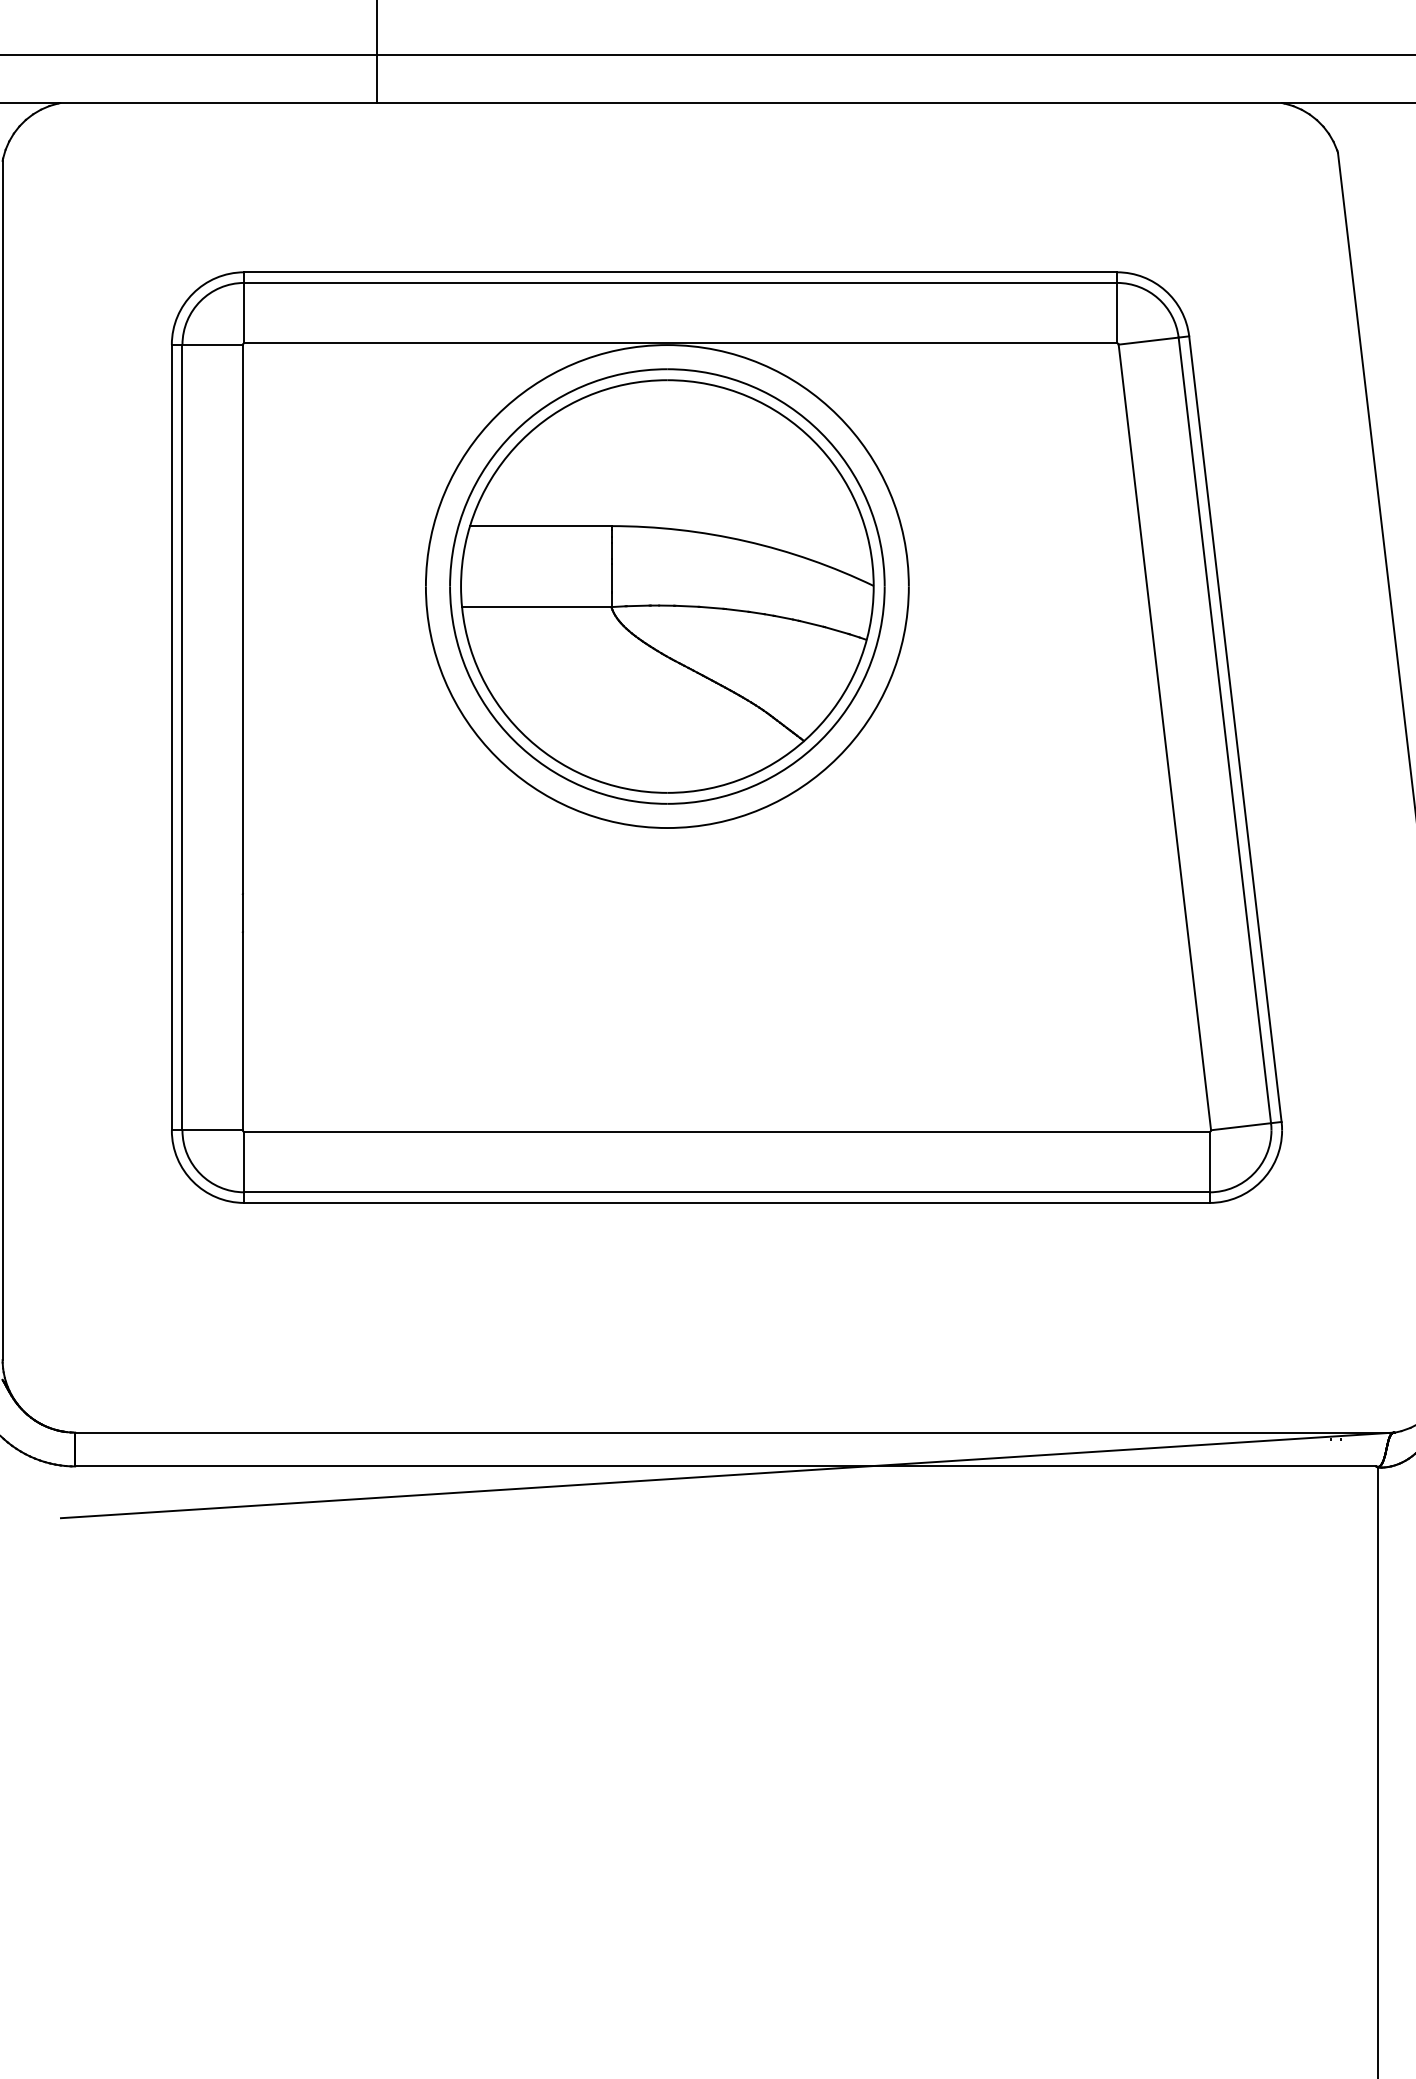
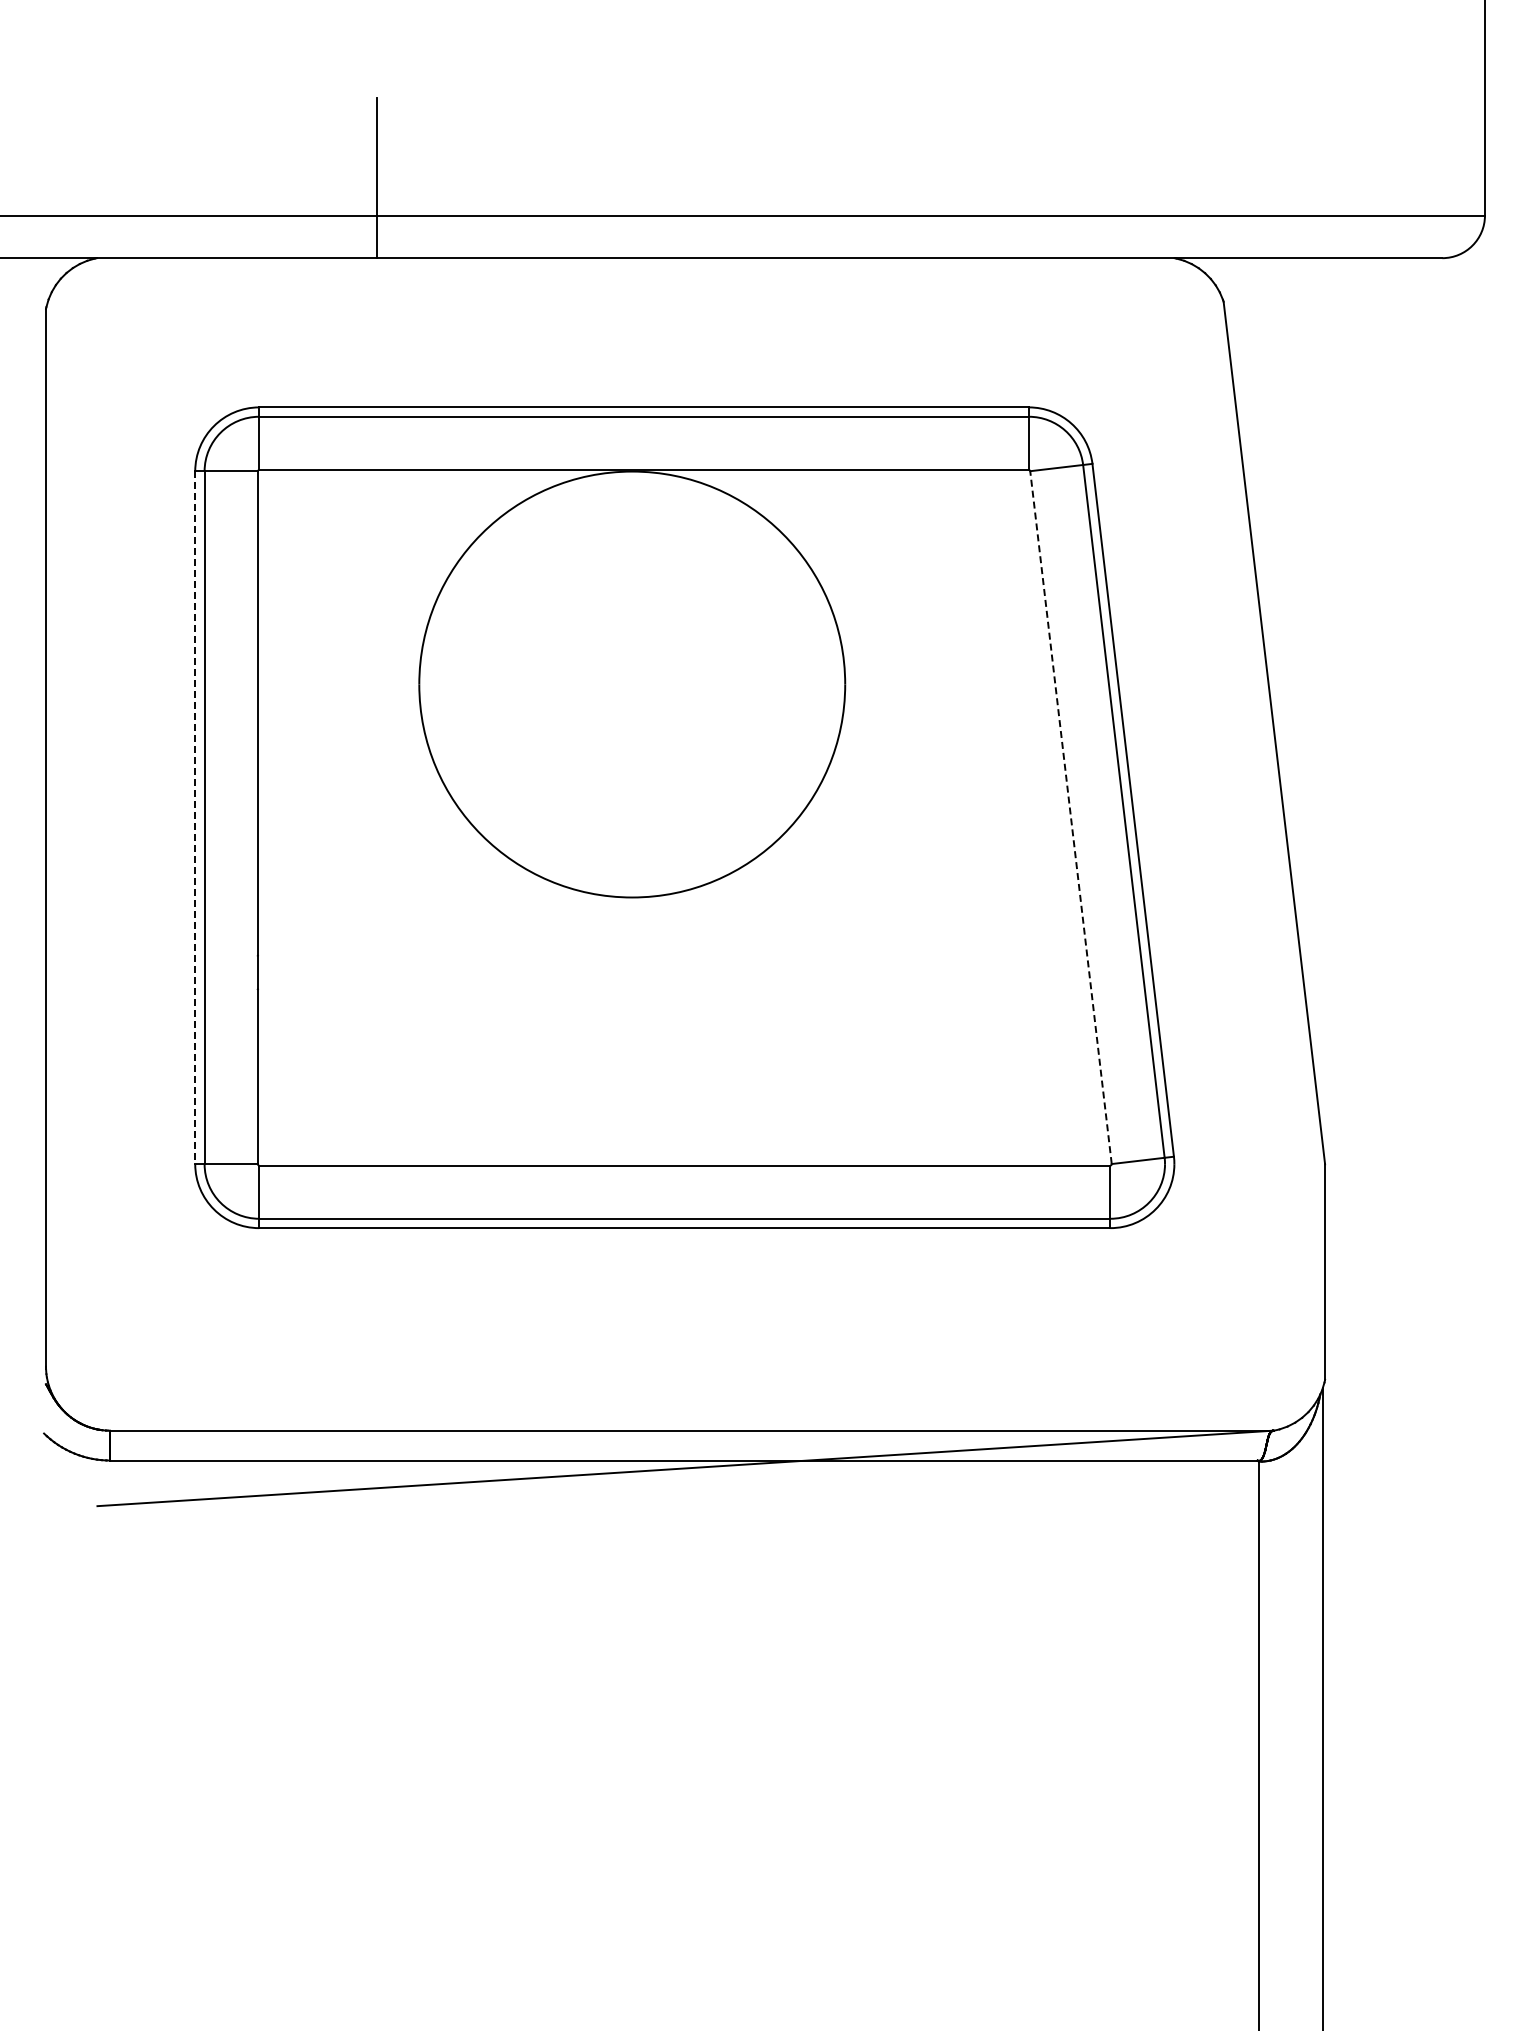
part: (666, 586) -> (631, 684), removed
line: (1165, 737) -> (1071, 817), solid -> dashed
line: (172, 738) -> (195, 818), solid -> dashed

